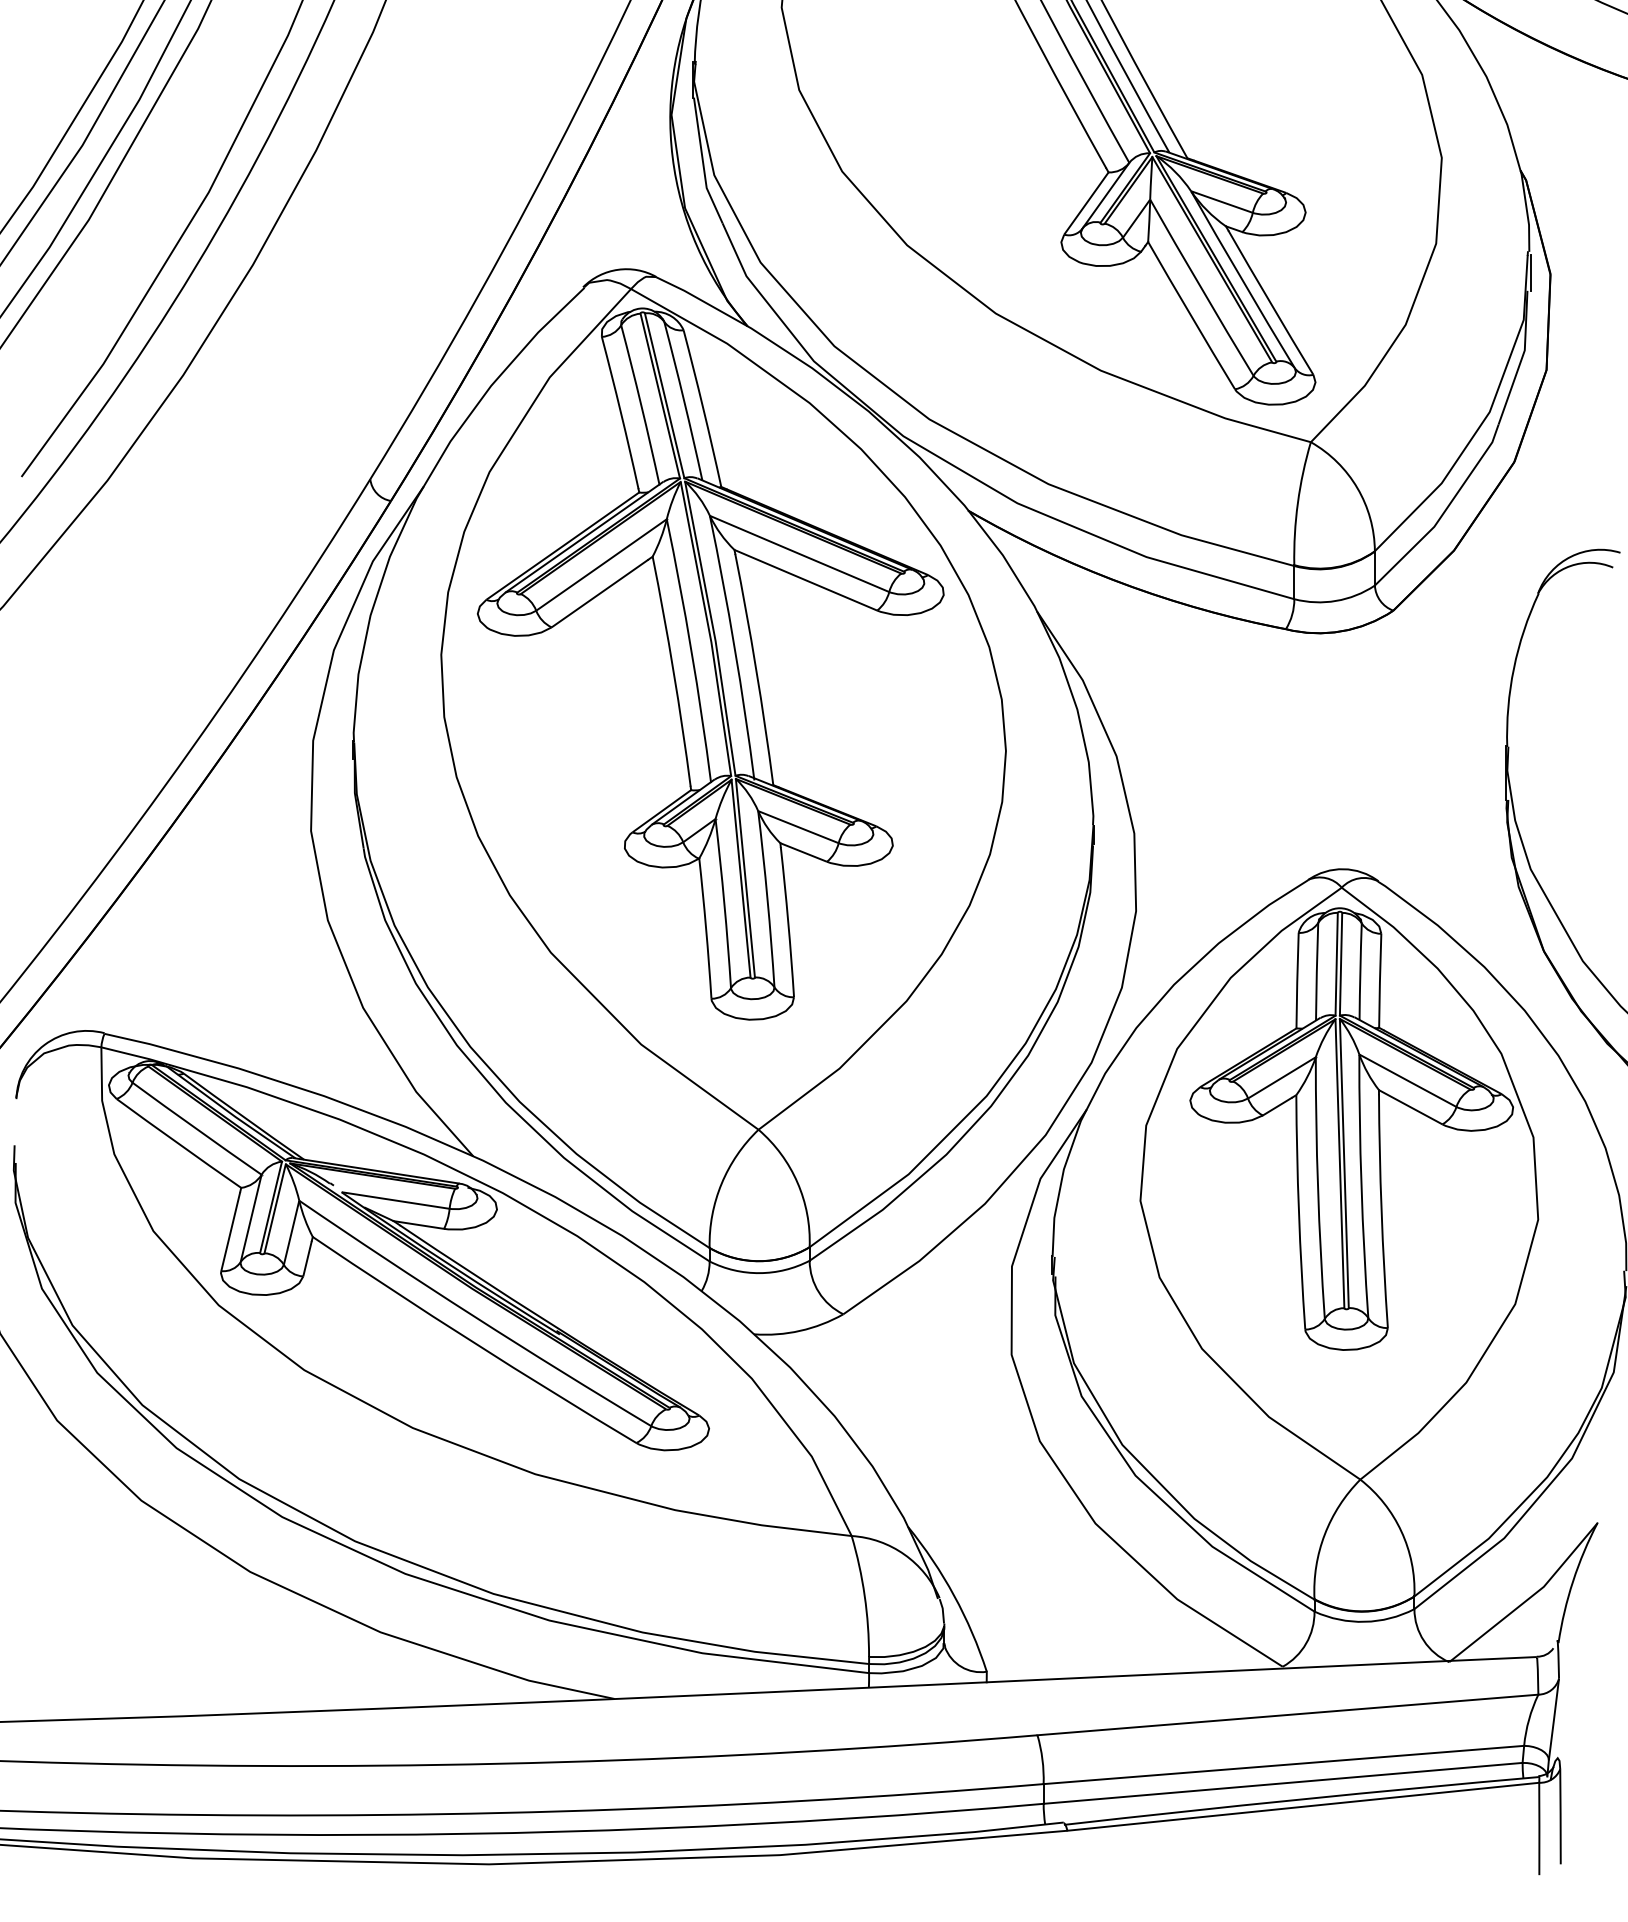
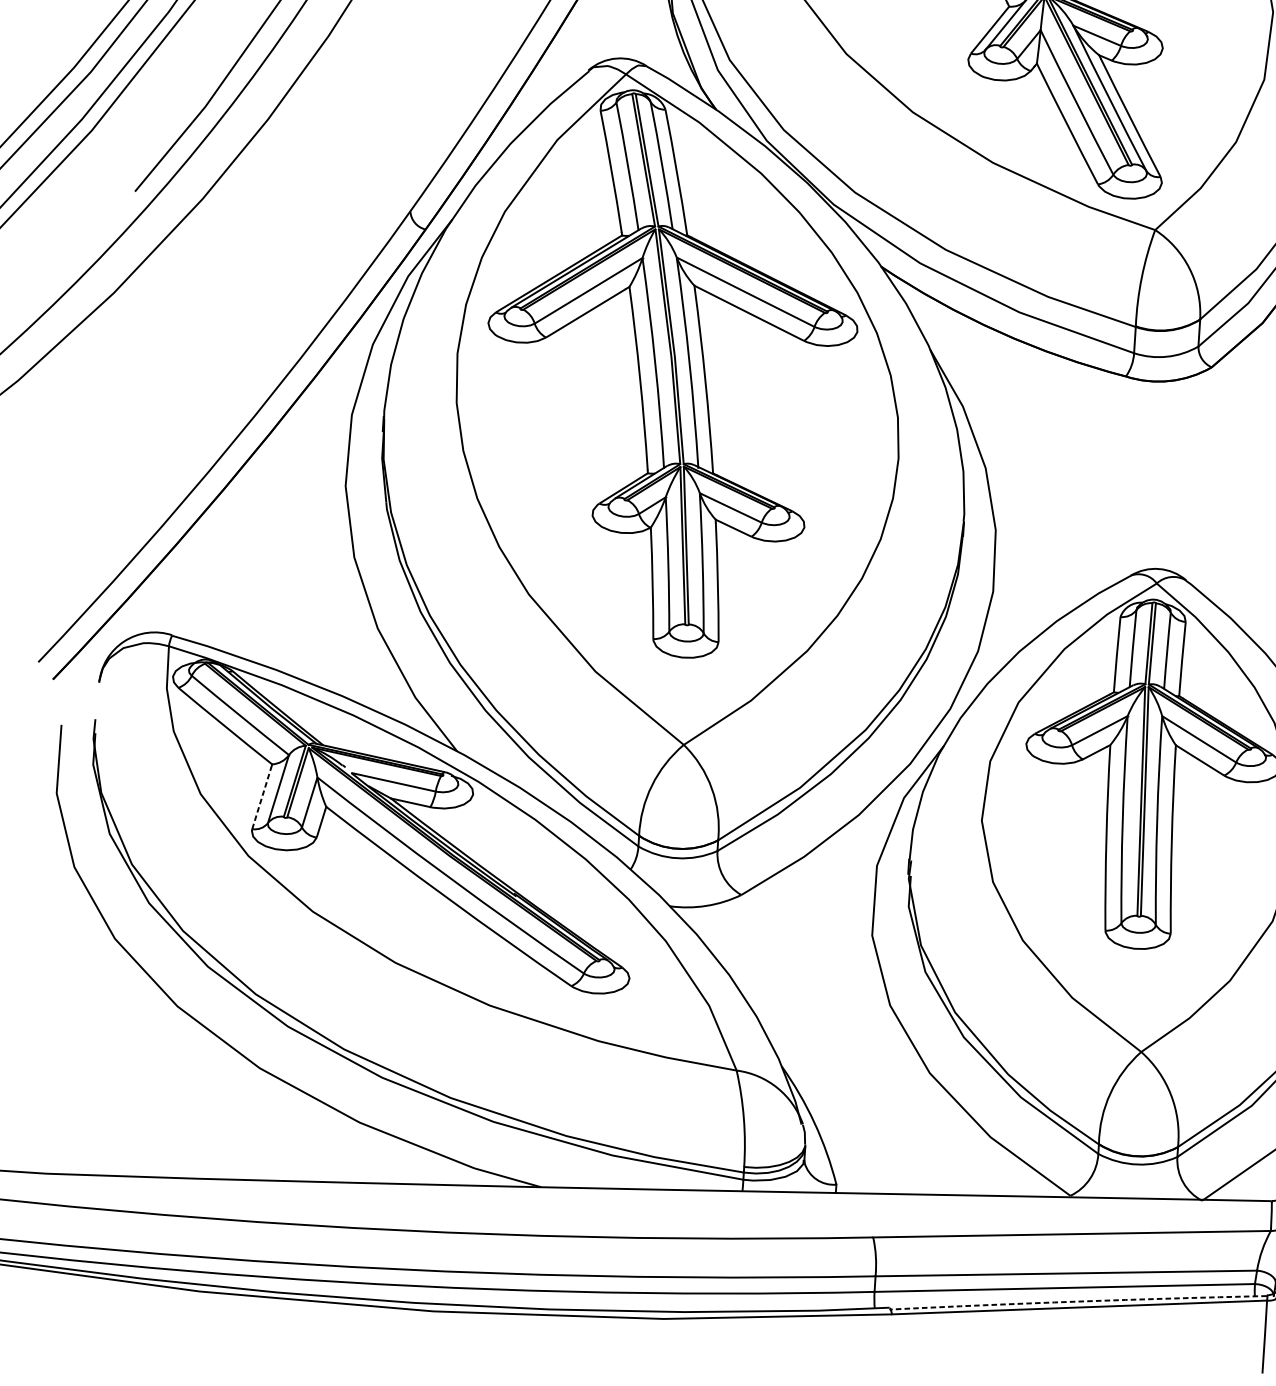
line: (231, 1230) -> (262, 797), solid -> dashed
arc: (1301, 1799) -> (1078, 1301), solid -> dashed

